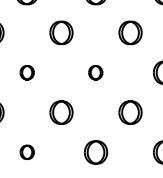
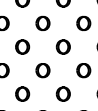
part: (26, 71) -> (22, 46), size x1.67
part: (94, 71) -> (62, 46), size x1.67
part: (26, 151) -> (22, 93), size x1.67

